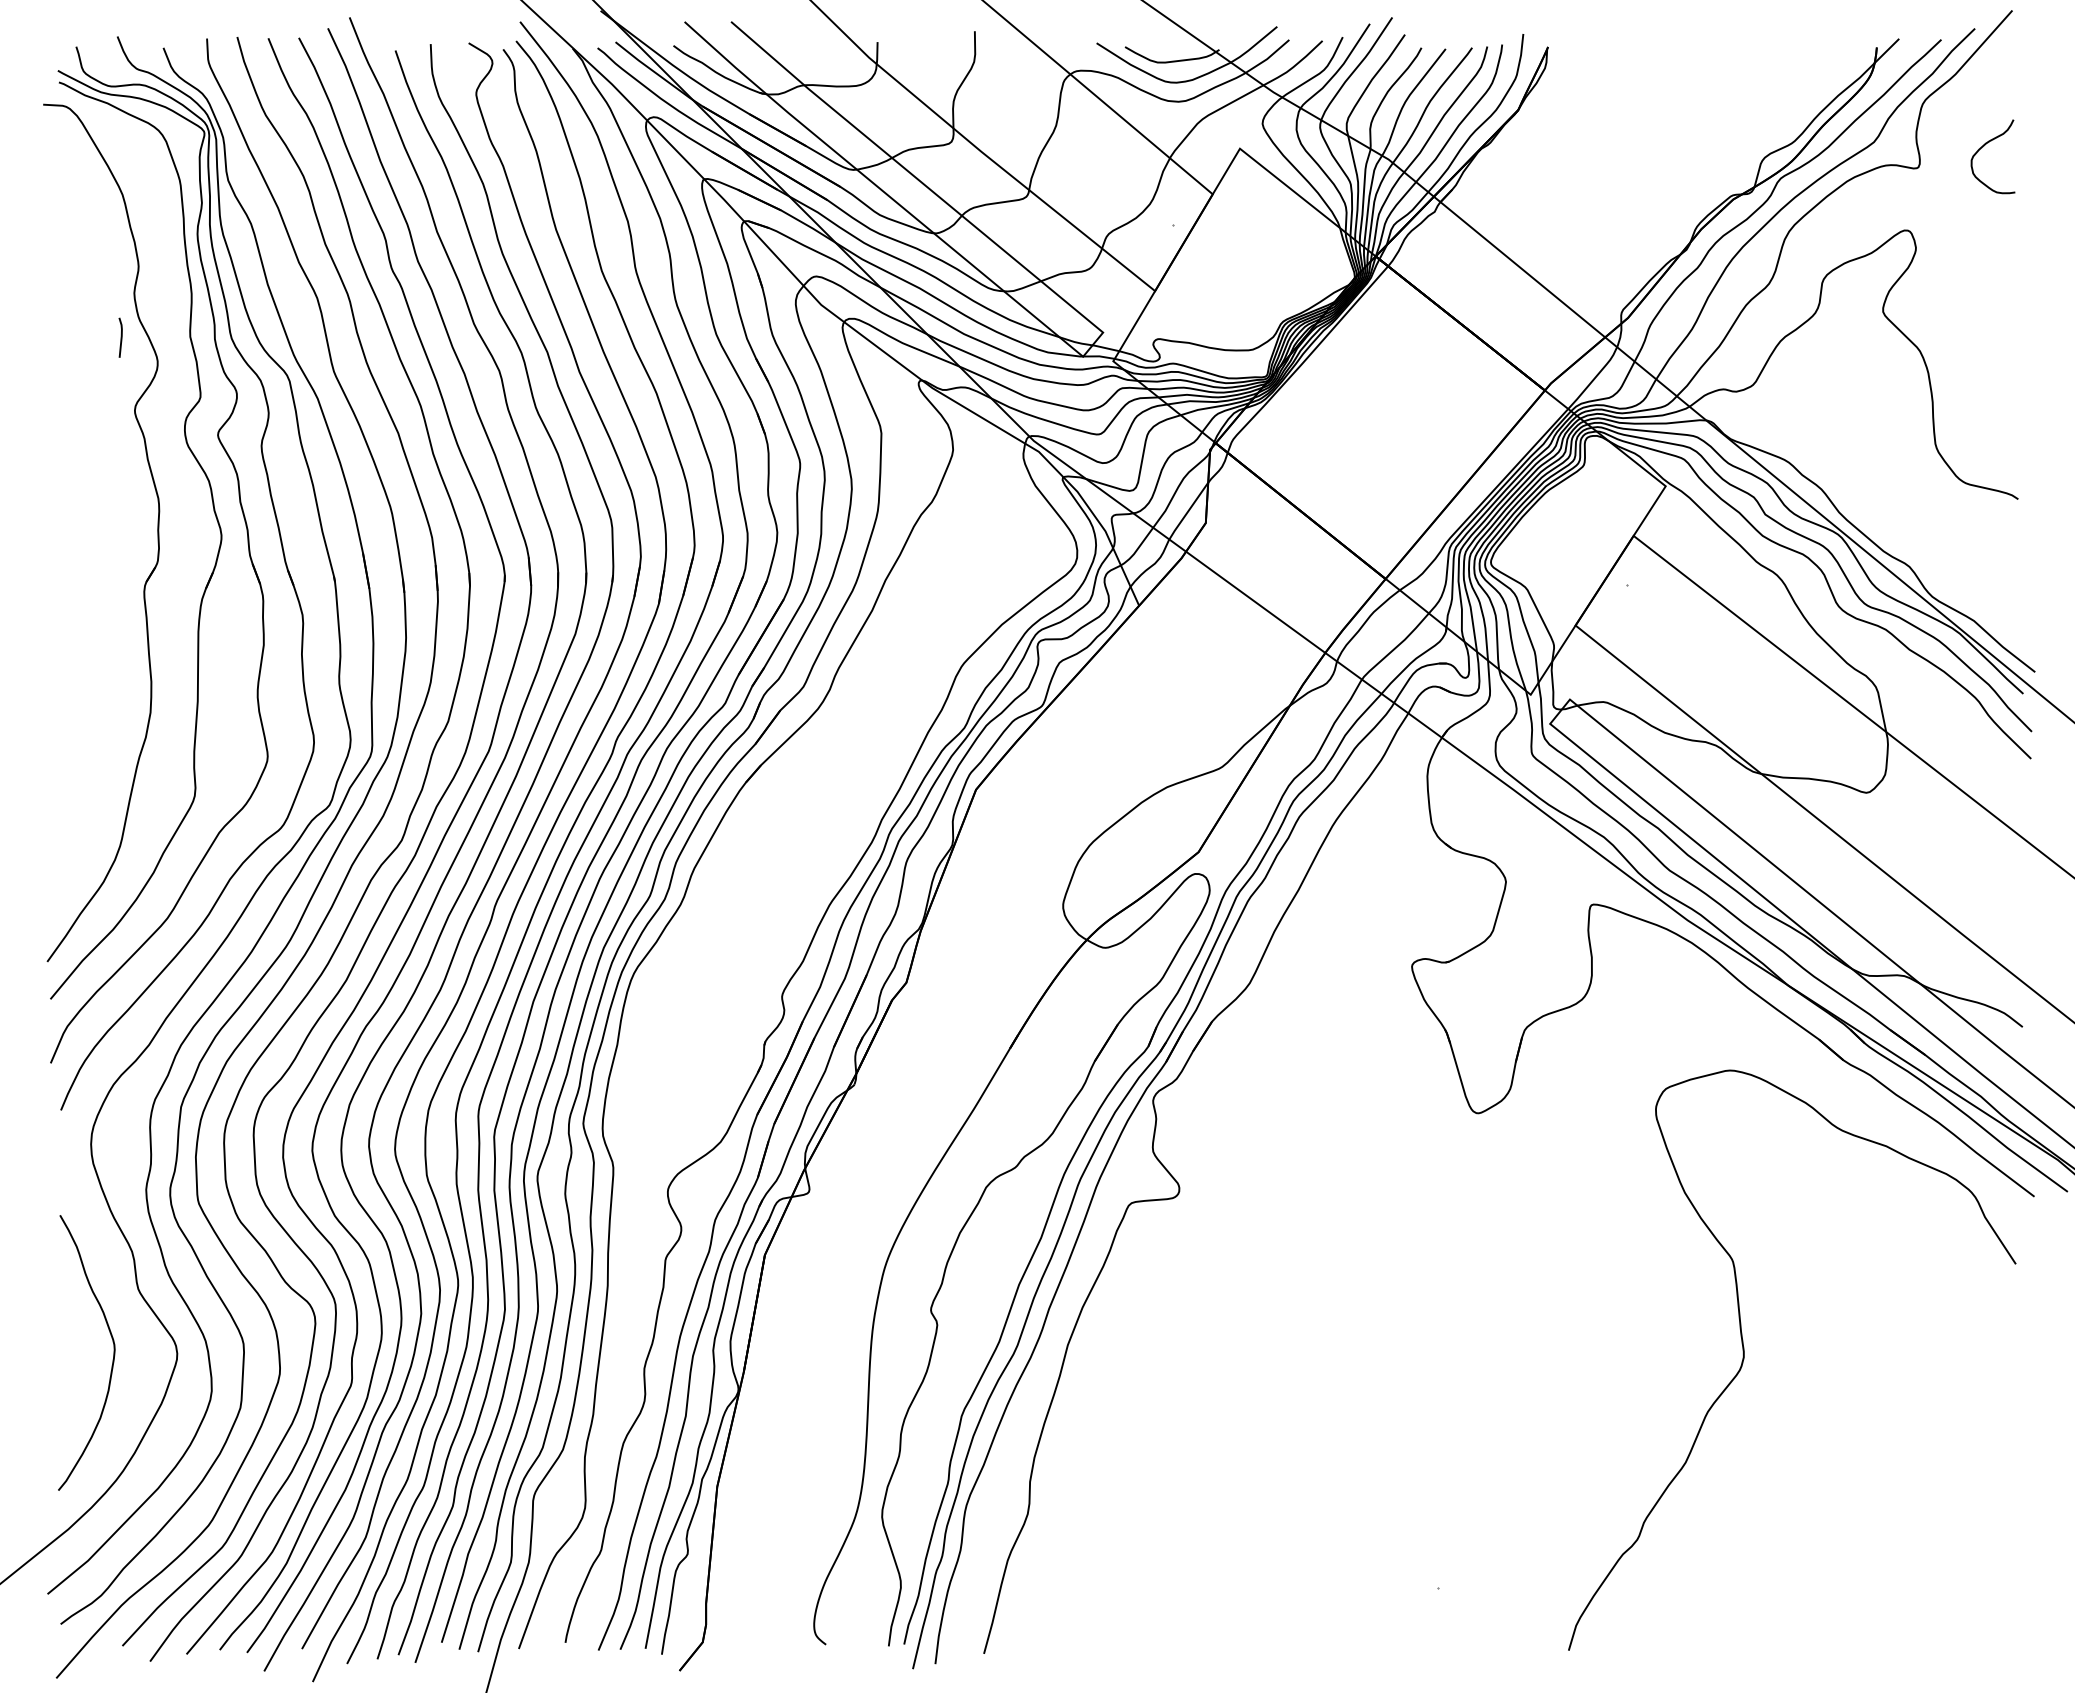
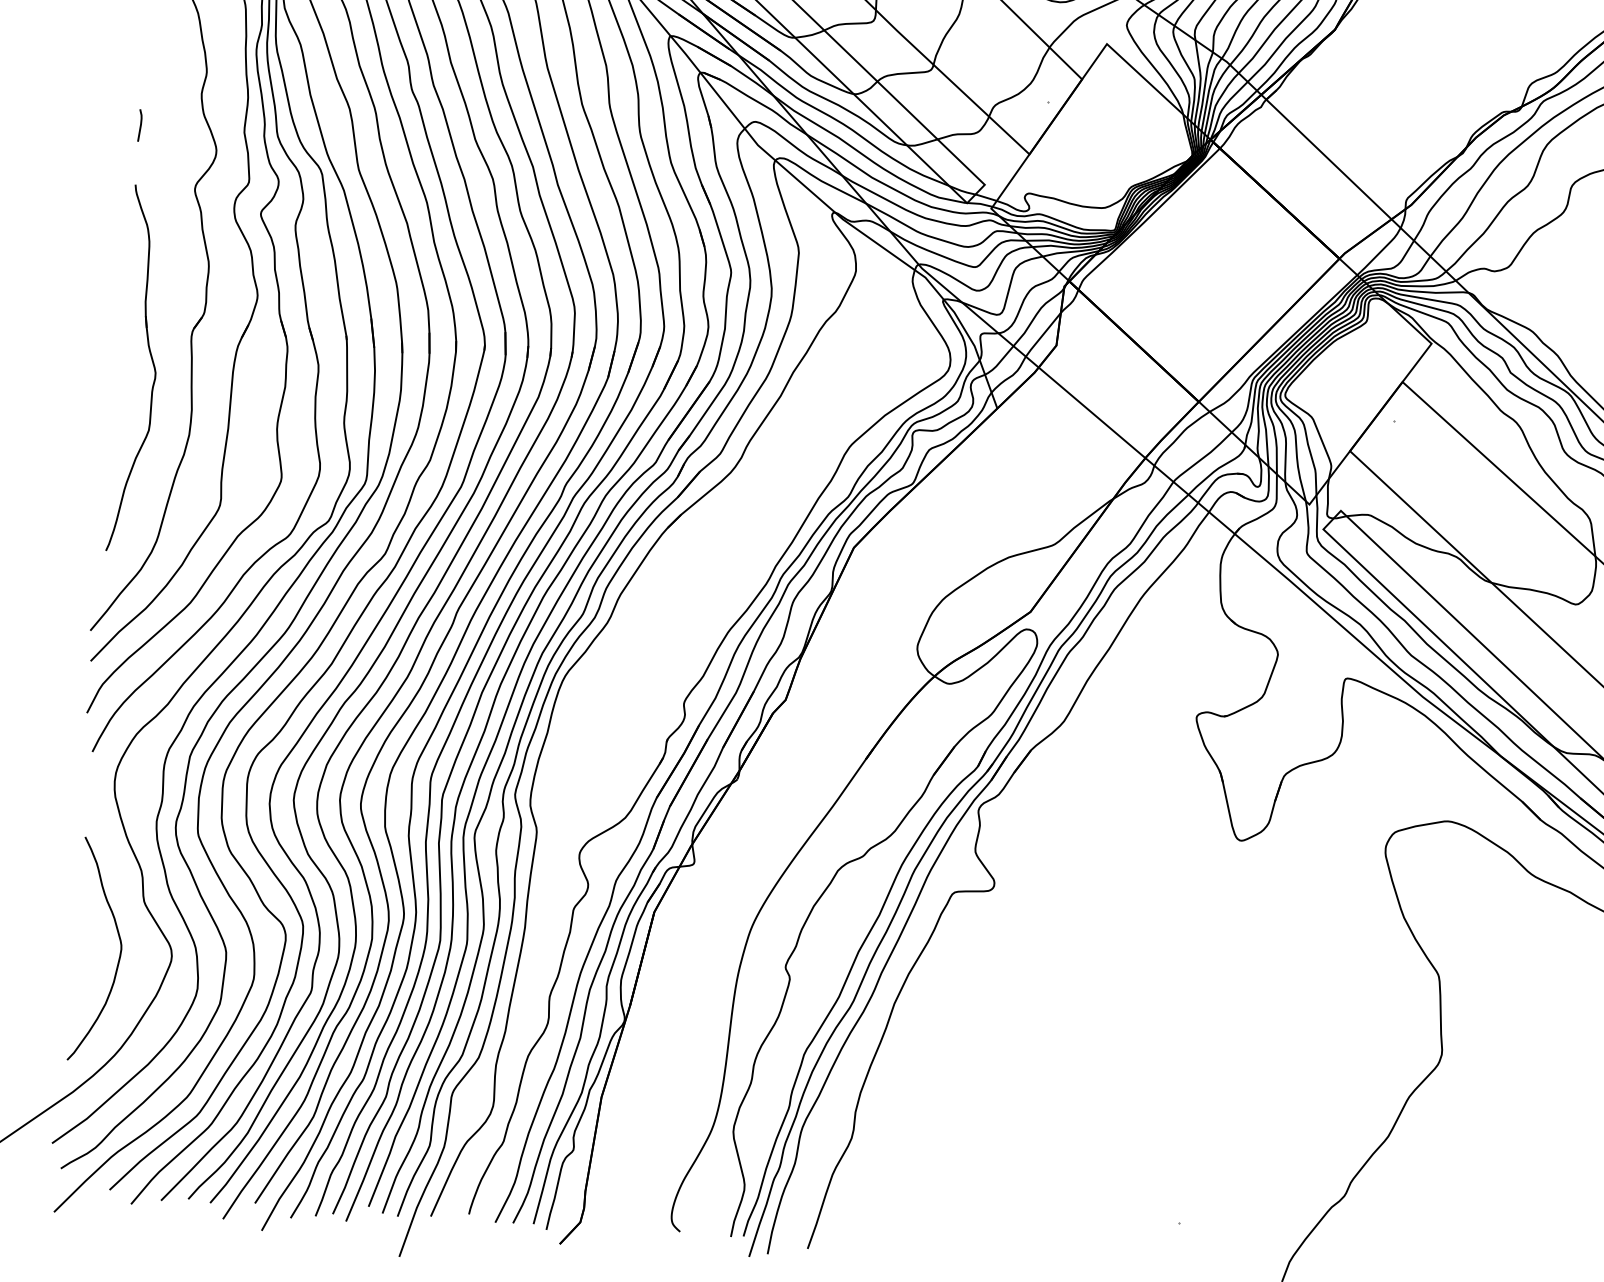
line: (120, 337) -> (139, 125), moved
part: (99, 630) -> (152, 365), added

